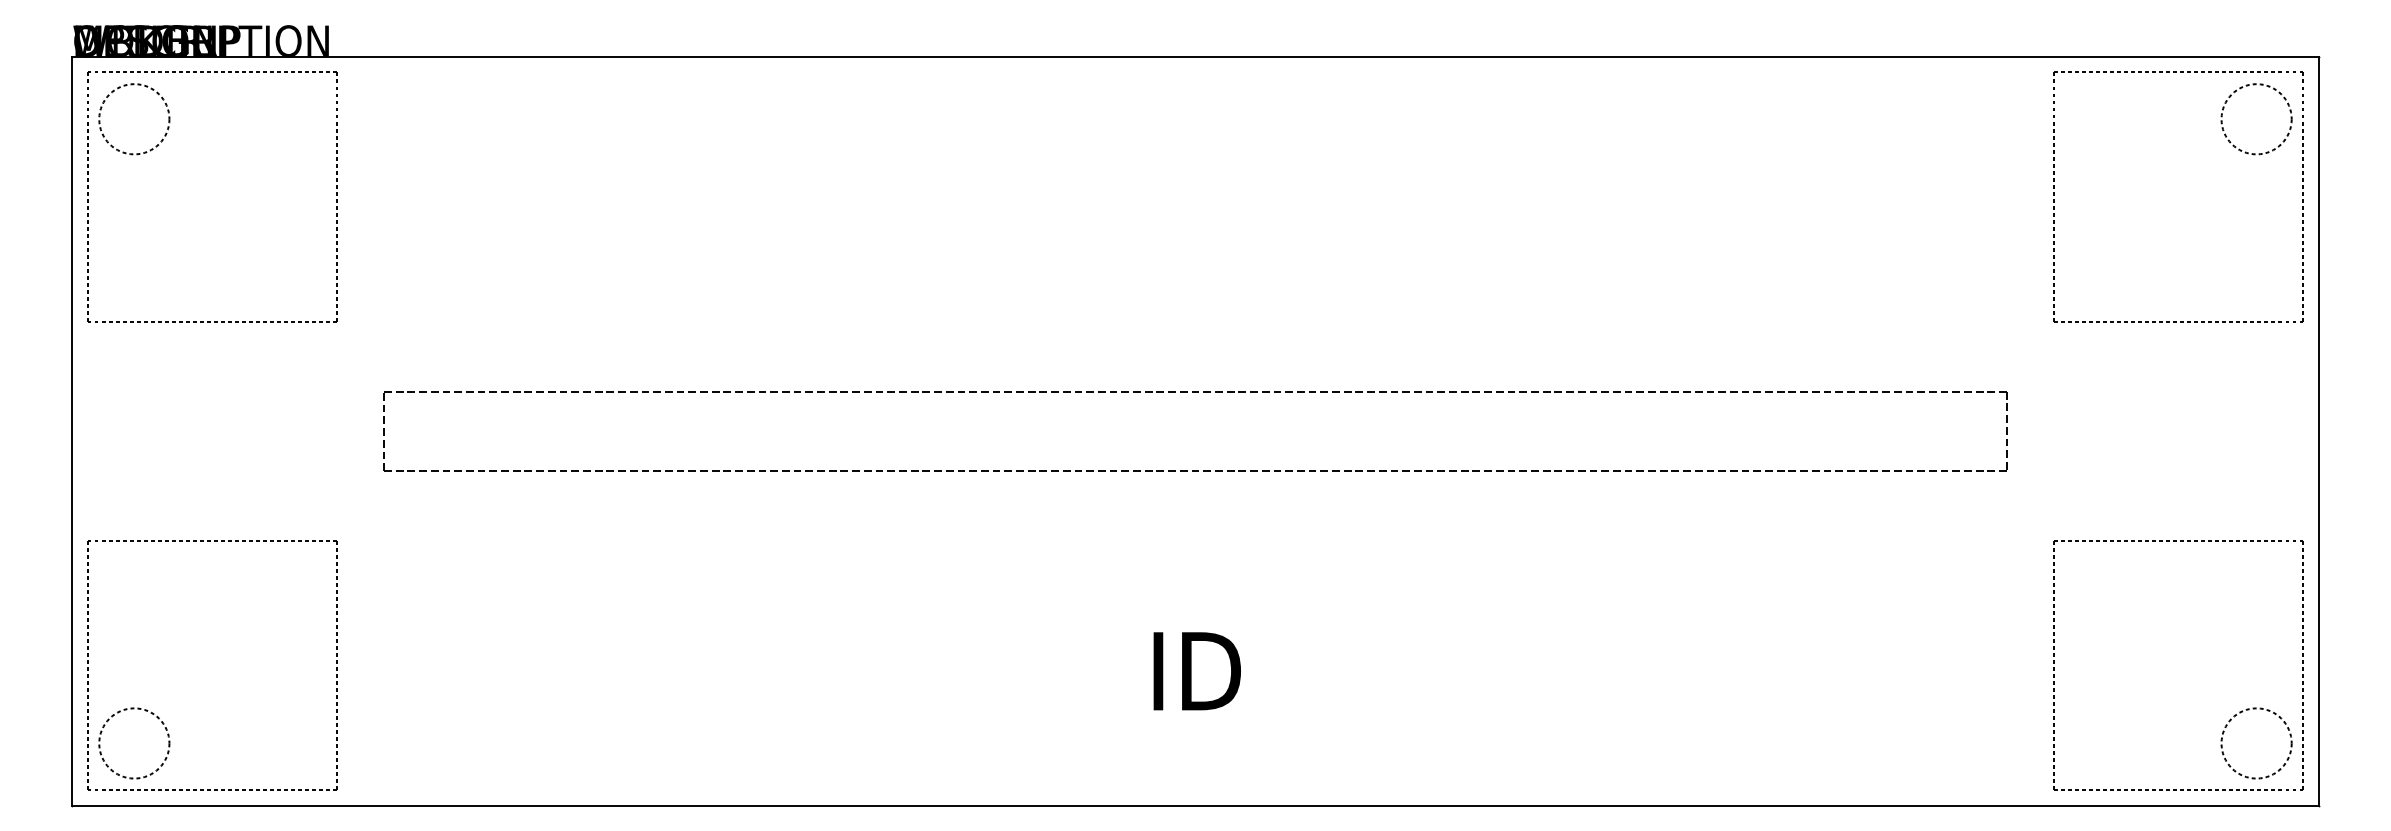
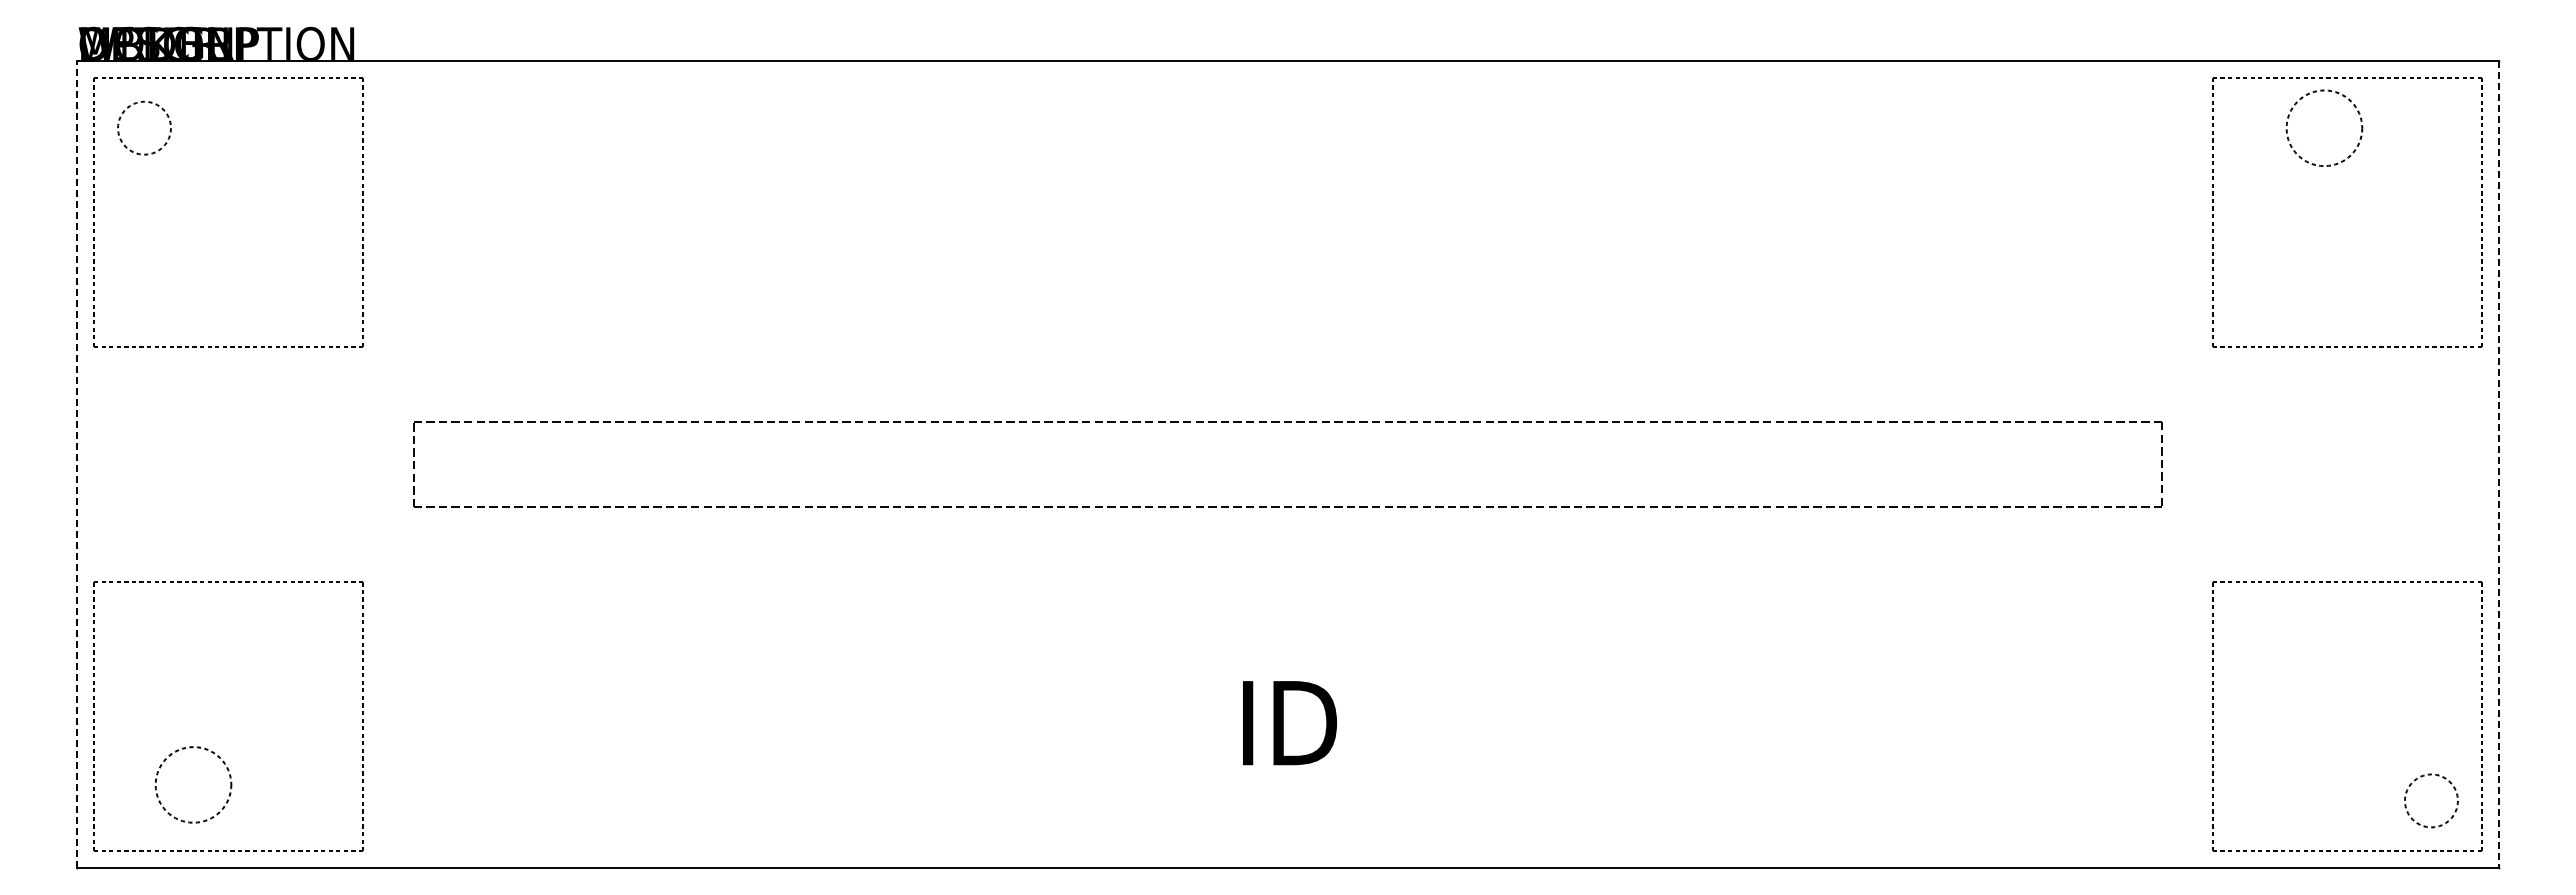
circle: (134, 118) -> (144, 127), size x0.7
circle: (2256, 118) -> (2324, 127), moved
line: (72, 431) -> (77, 464), solid -> dashed
line: (2318, 431) -> (2498, 464), solid -> dashed
circle: (134, 743) -> (193, 784), moved
circle: (2256, 743) -> (2431, 800), size x0.7

